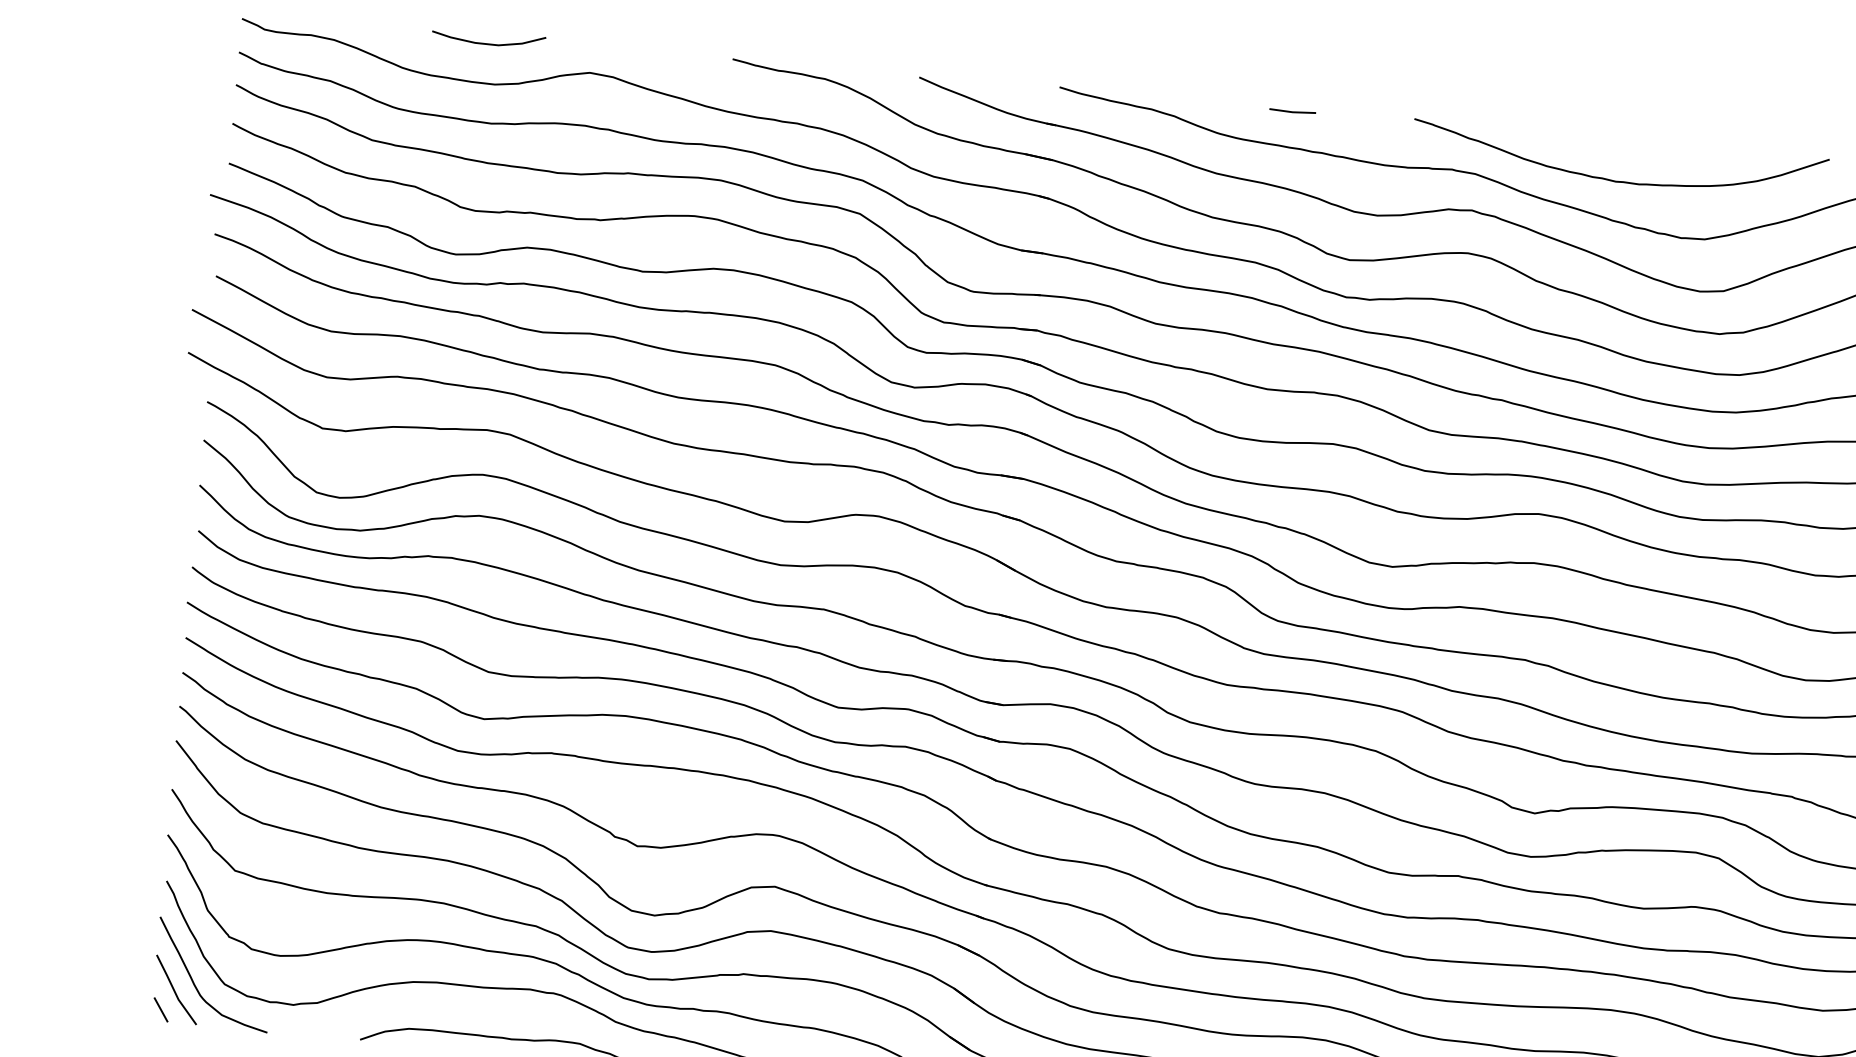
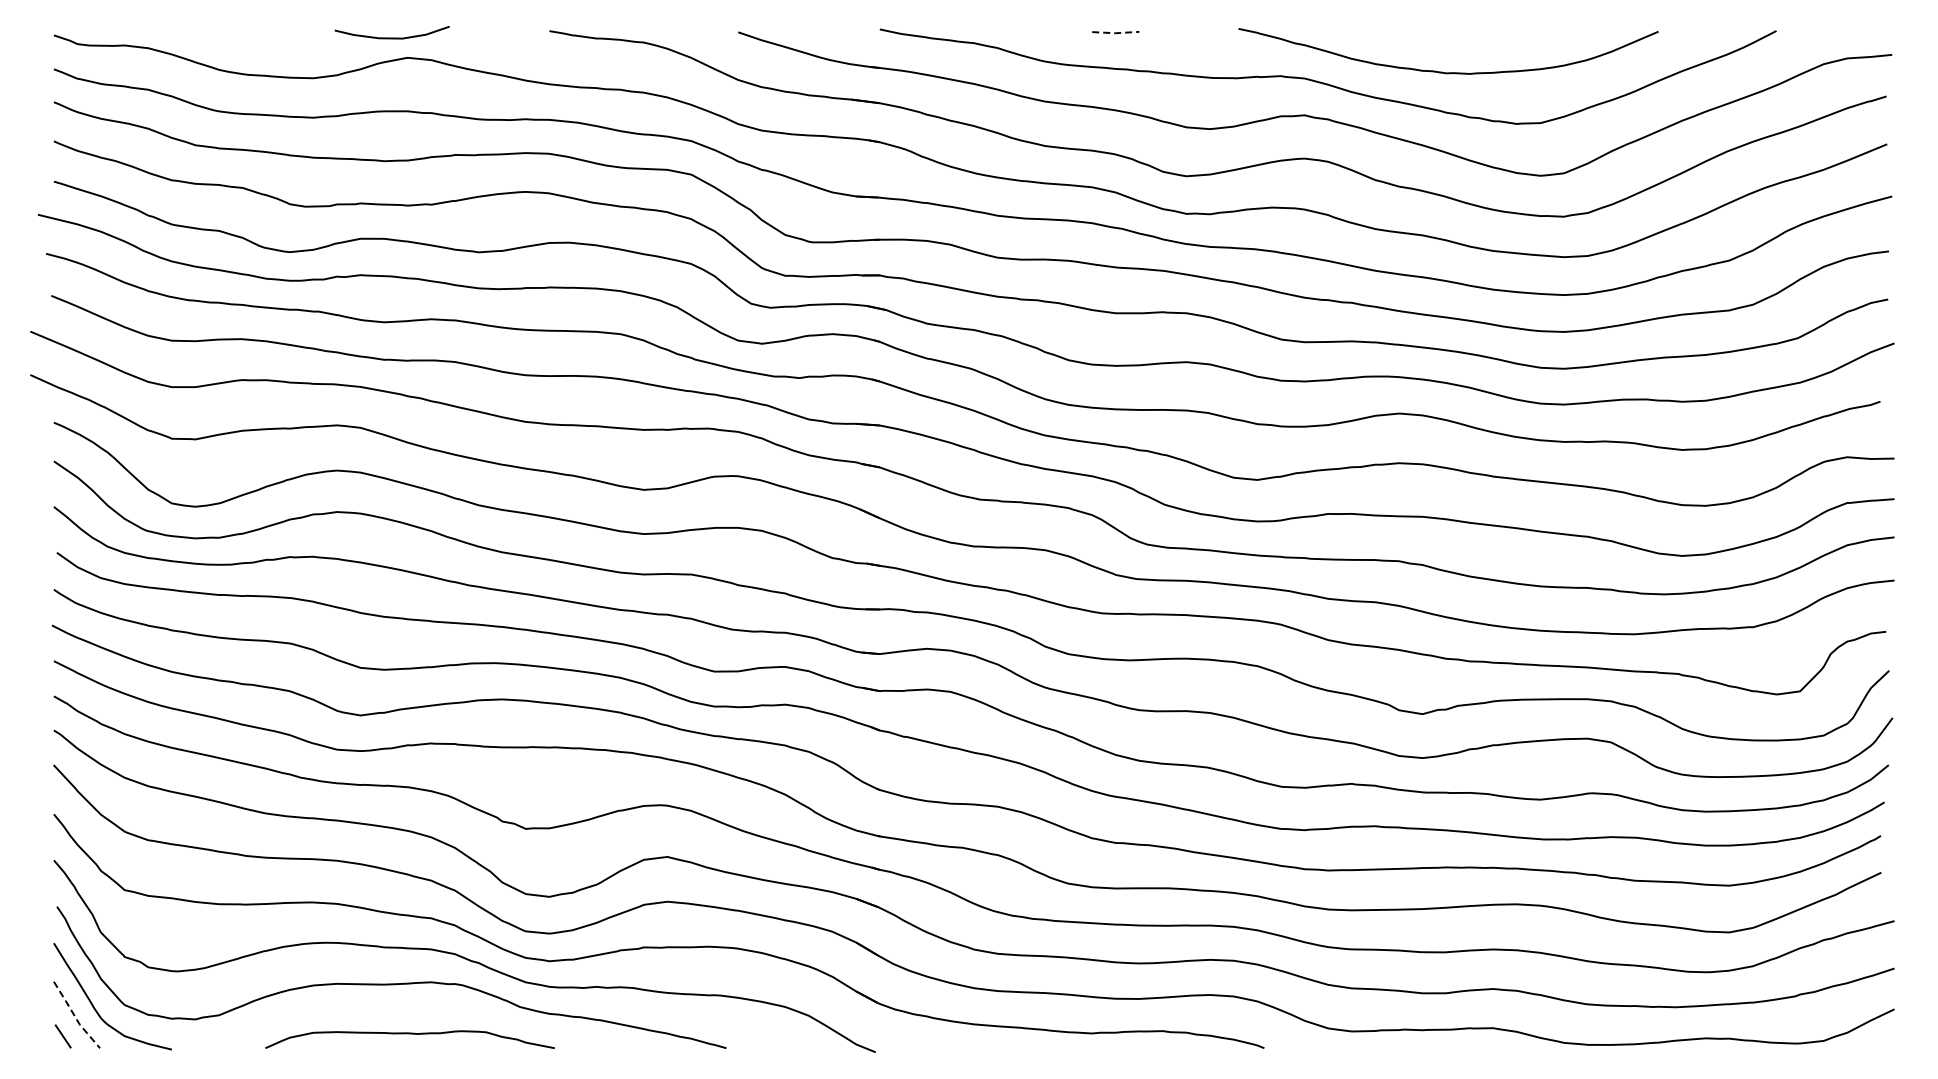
curve: (487, 43) -> (391, 37), moved
line: (1292, 112) -> (1115, 33), solid -> dashed
line: (174, 992) -> (75, 1017), solid -> dashed

